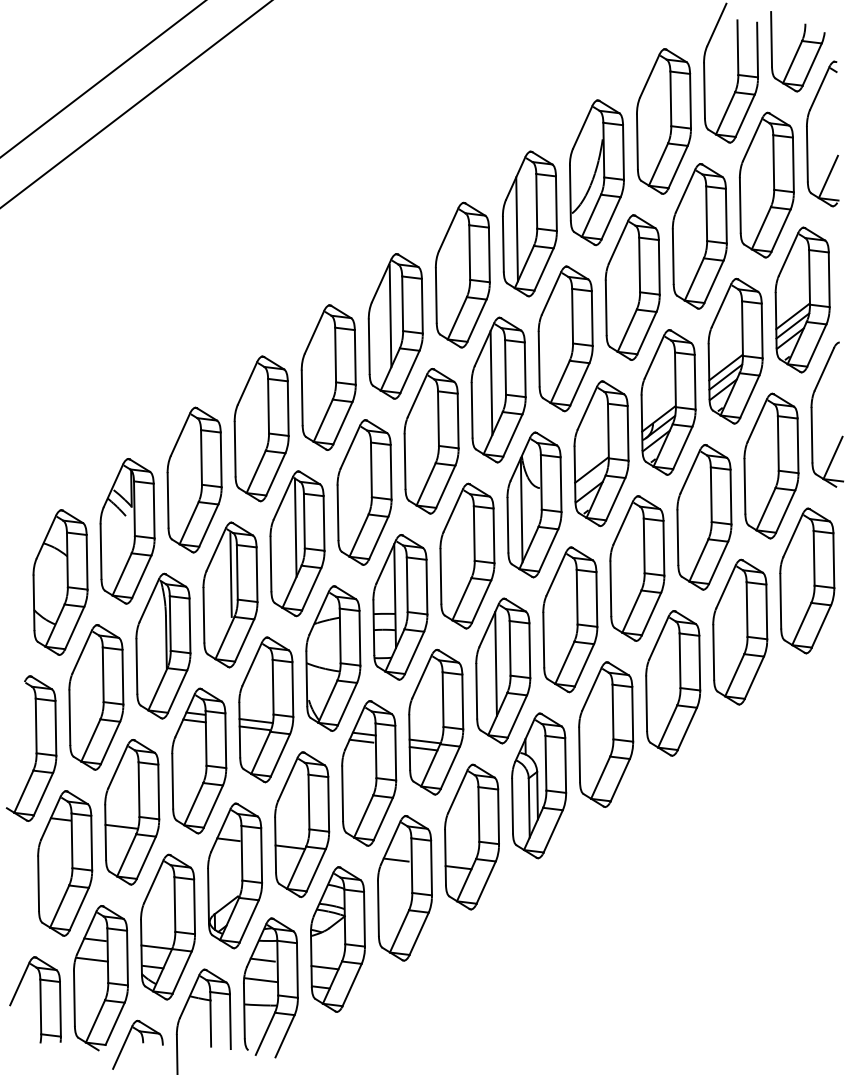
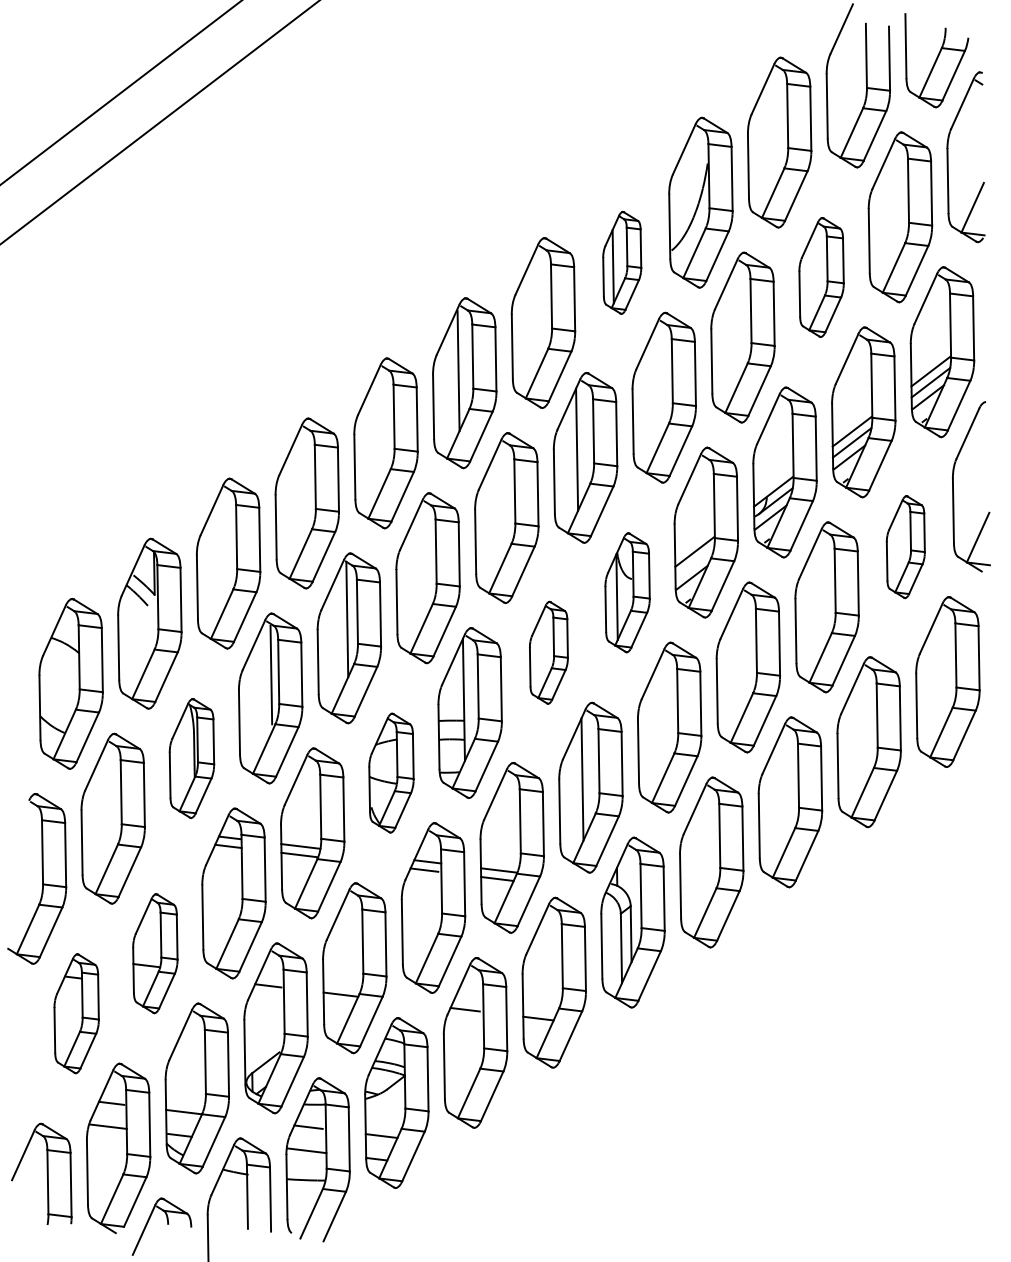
part: (529, 223) -> (621, 262), size x0.6
part: (699, 236) -> (821, 277), size x0.7
part: (771, 465) -> (905, 546), size x0.6
part: (534, 504) -> (627, 592), size x0.7
part: (467, 555) -> (548, 652), size x0.6
part: (163, 645) -> (192, 757), size x0.7
part: (333, 658) -> (391, 773), size x0.7
part: (132, 812) -> (155, 953), size x0.7
part: (65, 863) -> (76, 1013), size x0.7

